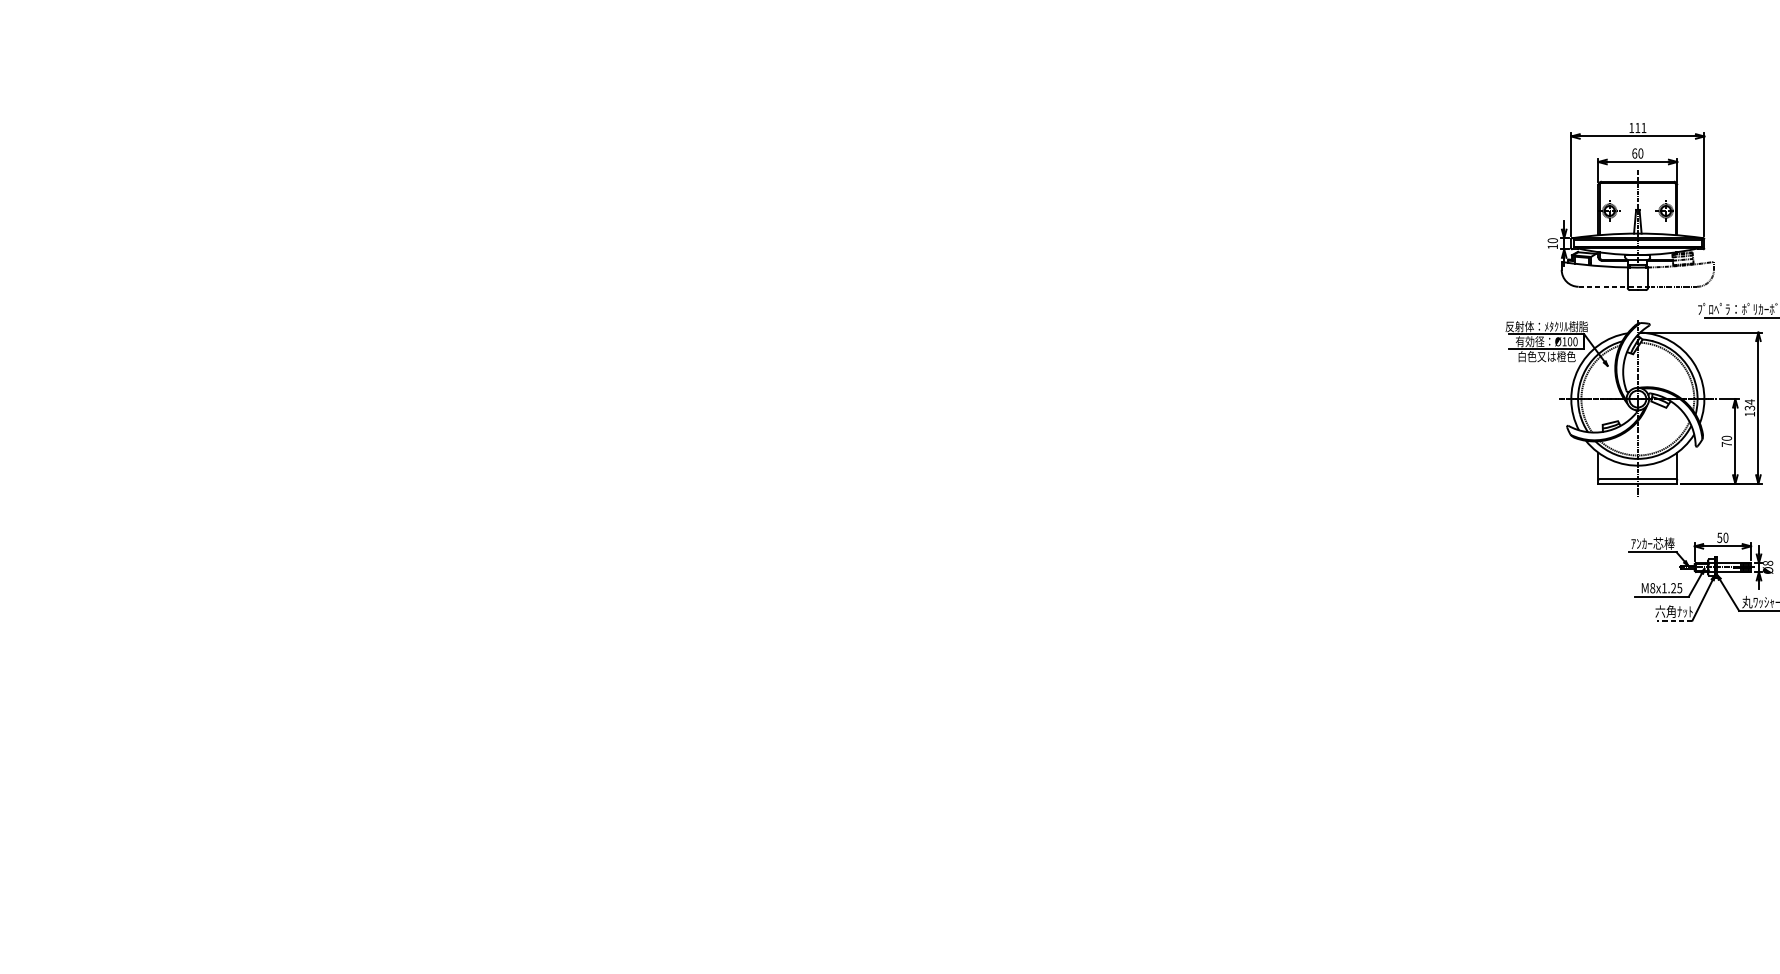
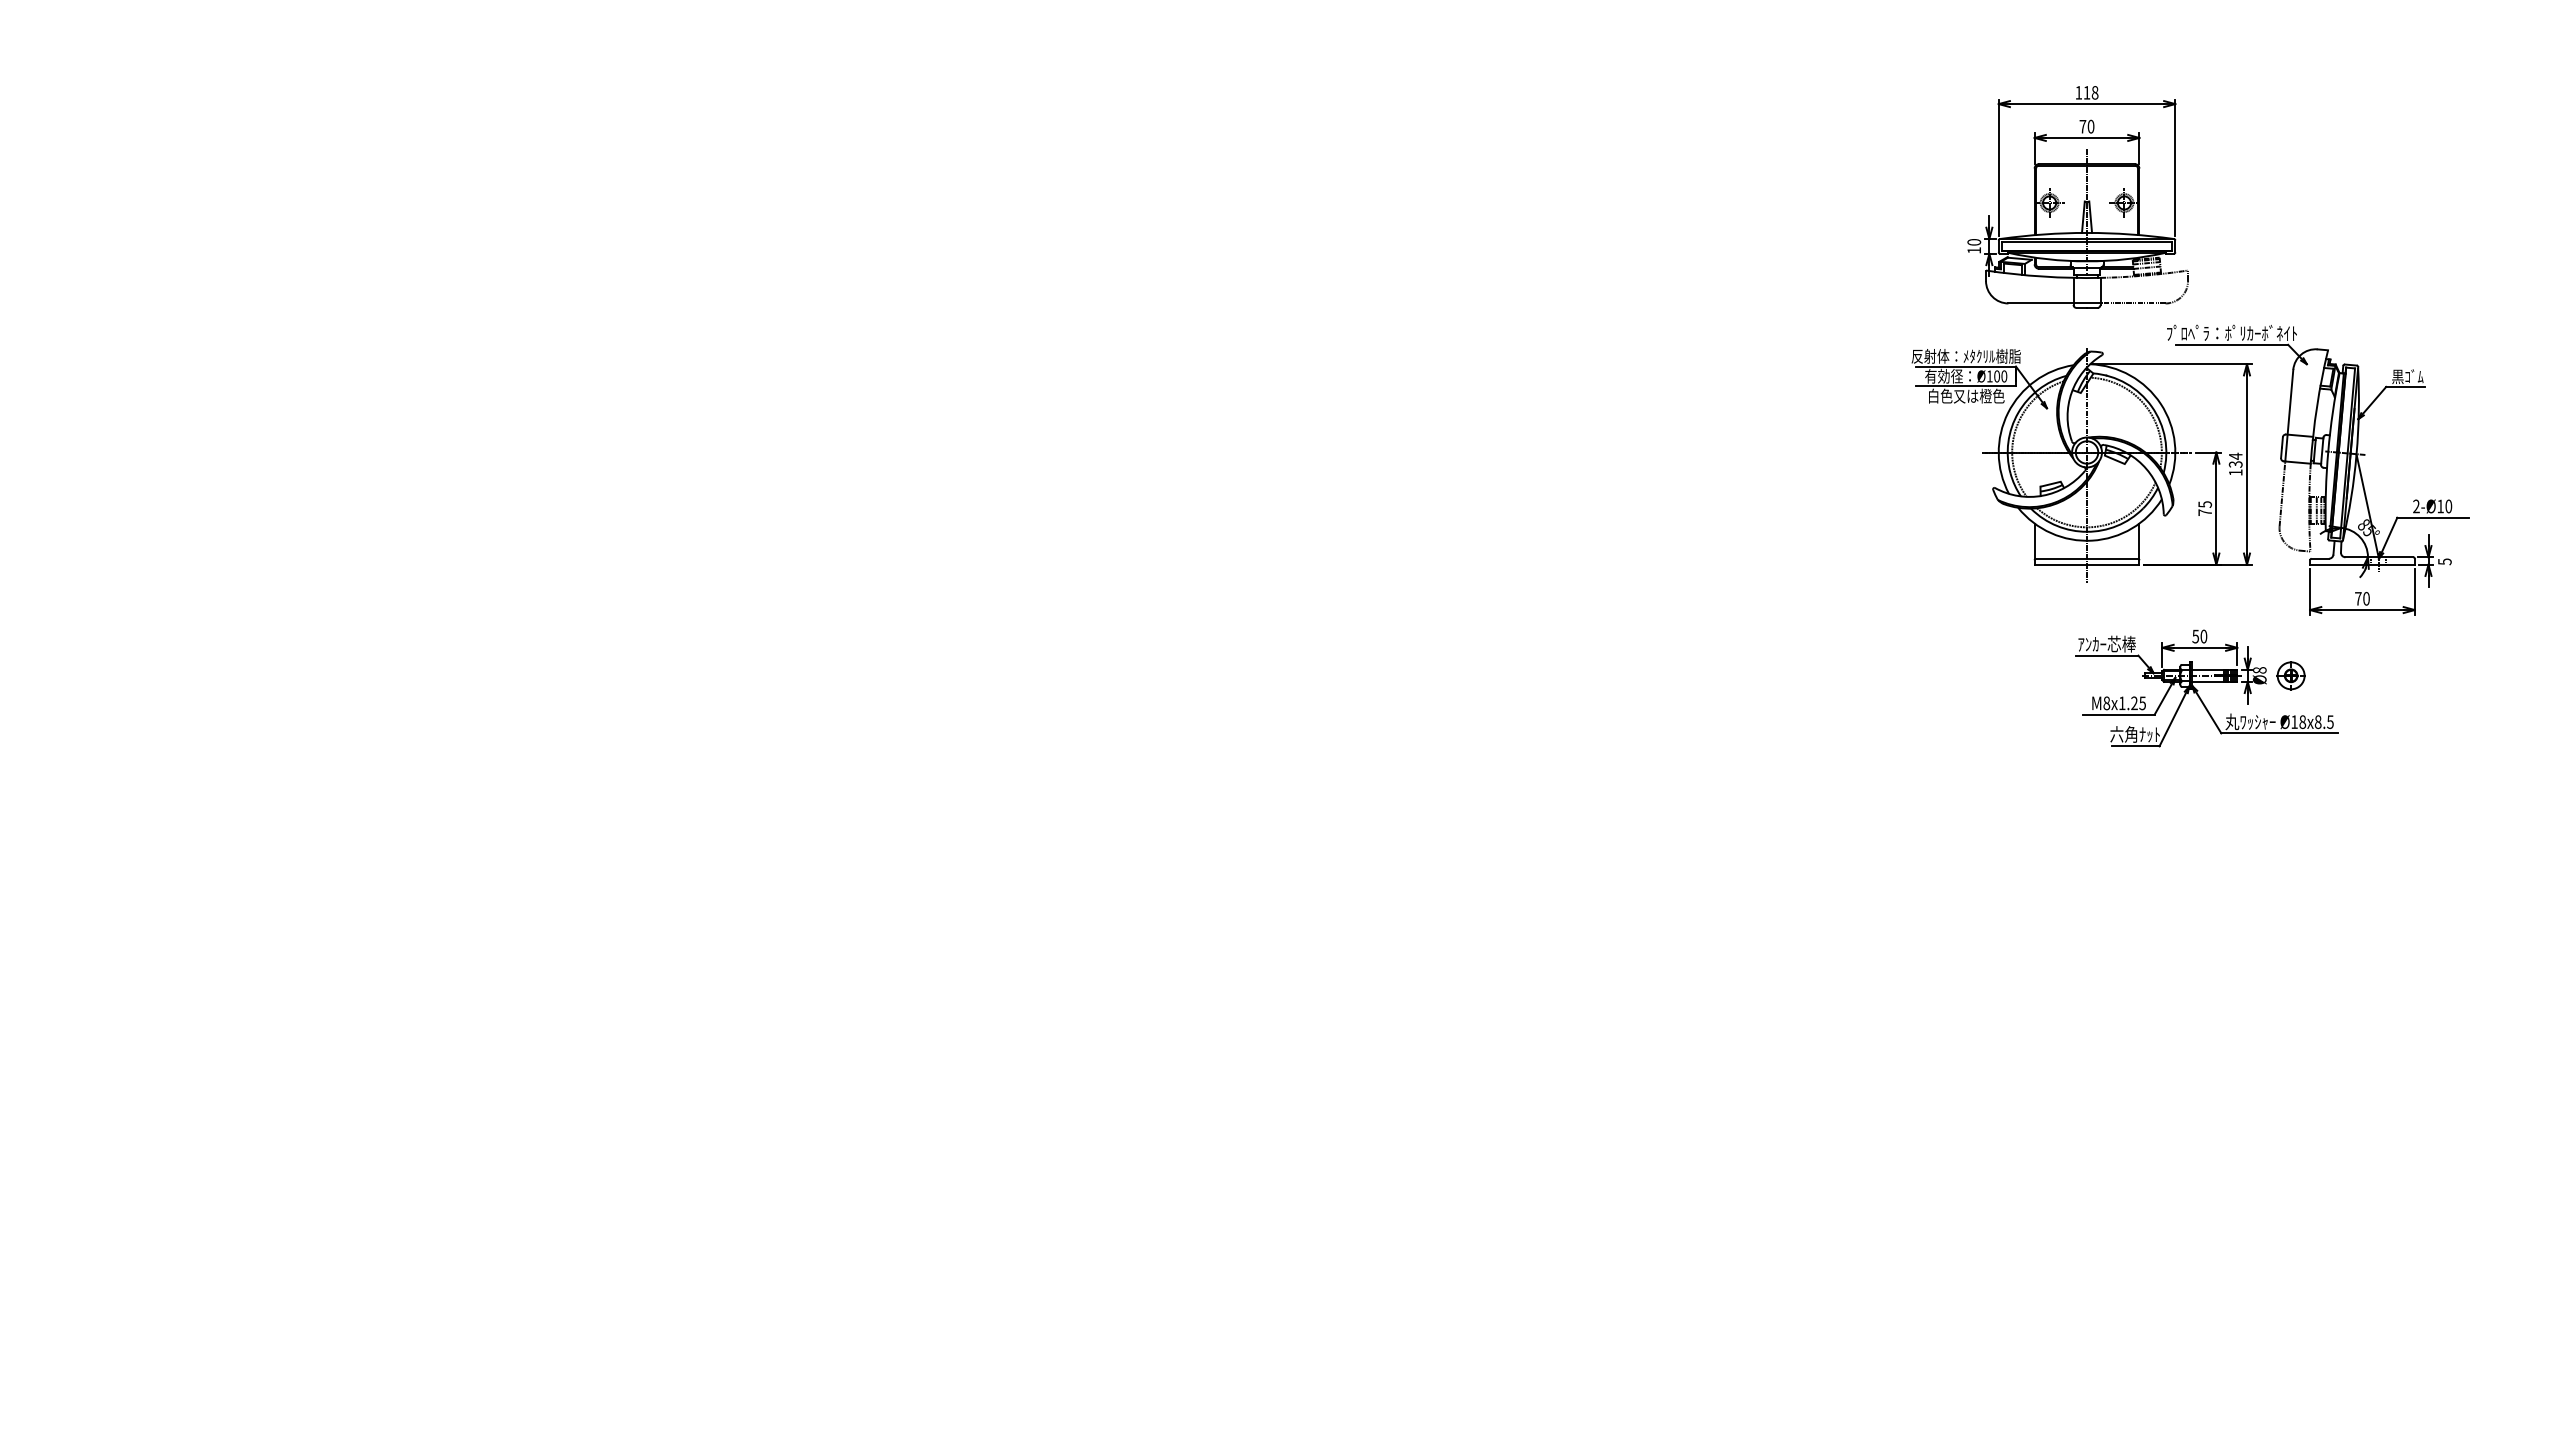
text: (1643, 127) -> (2094, 92), 111 -> 118
text: (1634, 153) -> (2082, 126), 60 -> 70
line: (1613, 286) -> (2054, 303), dashed -> solid
text: (1726, 438) -> (2204, 504), 70 -> 75
line: (1674, 620) -> (2135, 746), dashed -> solid

